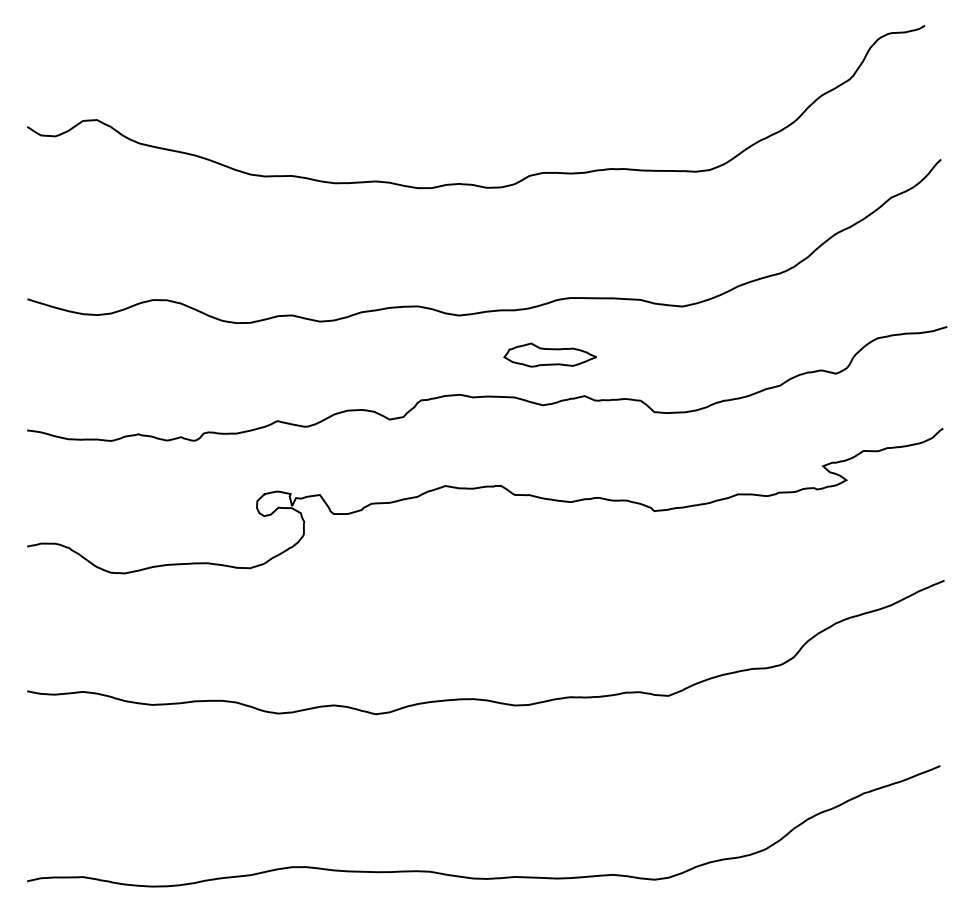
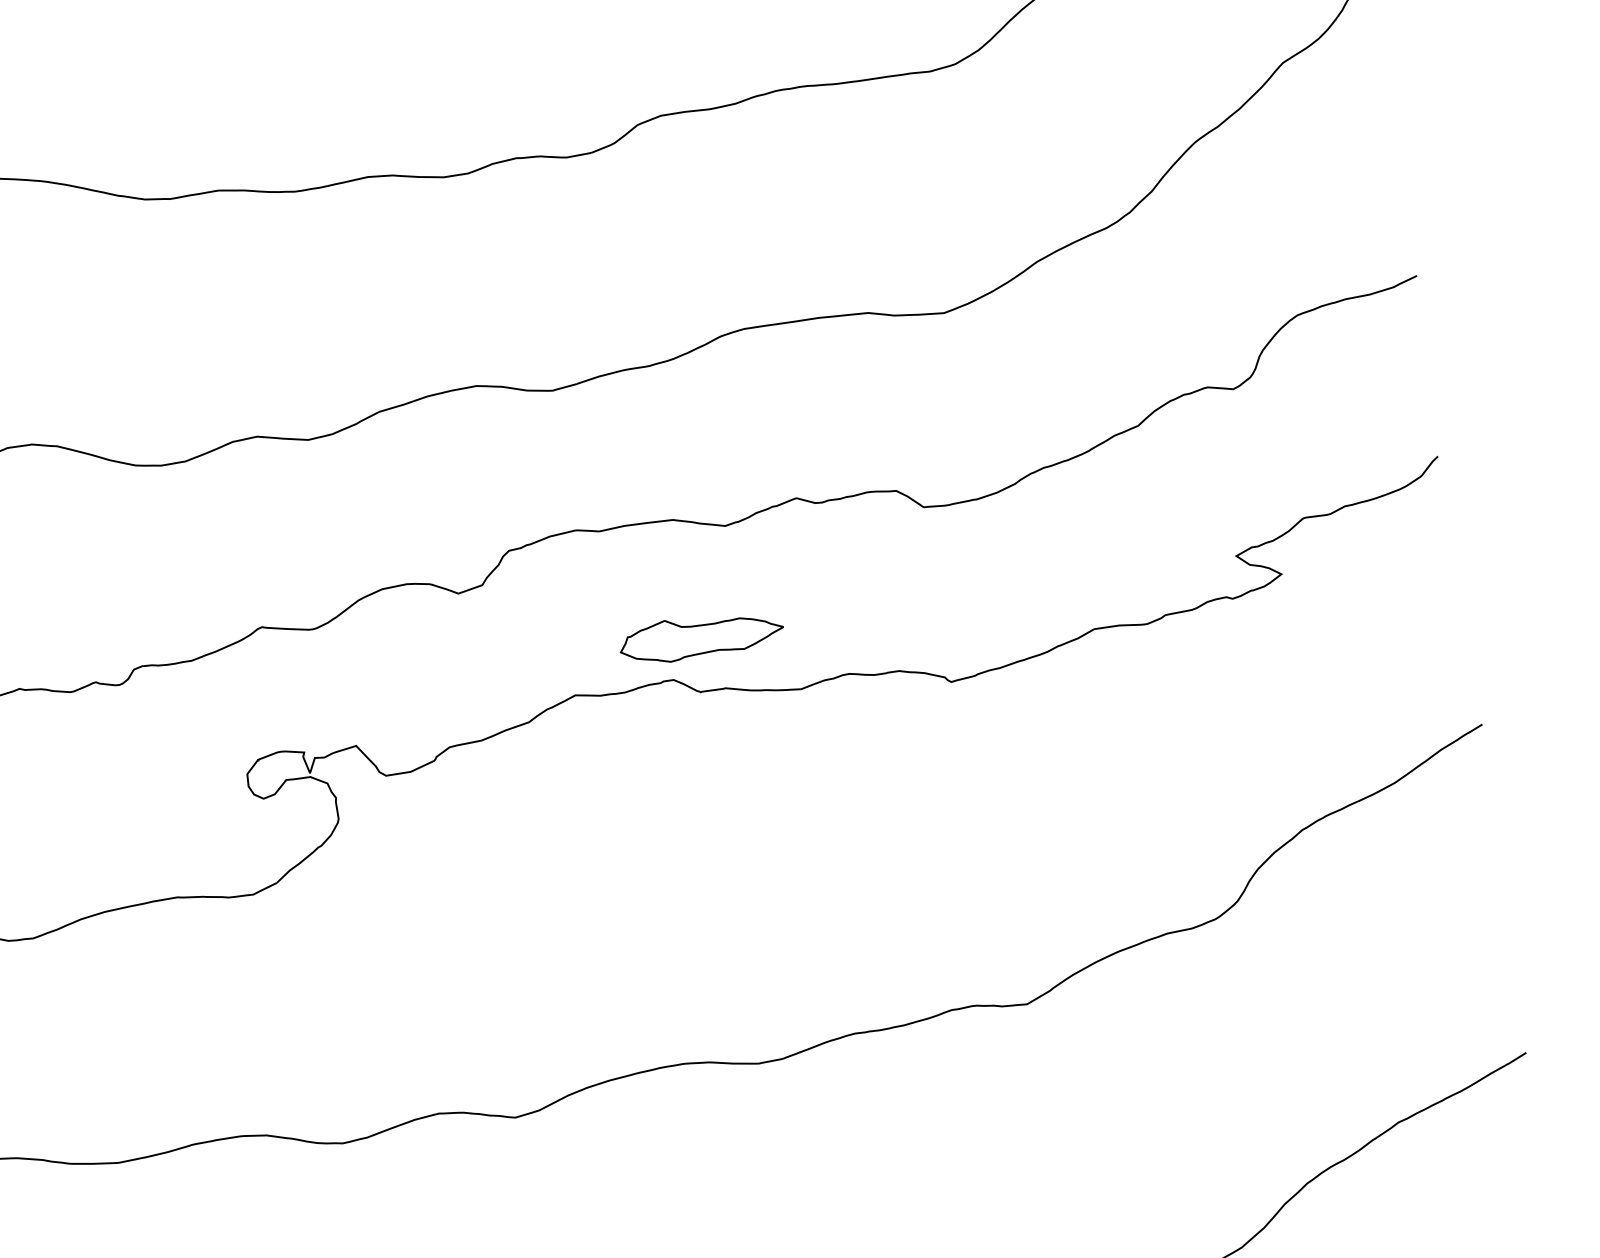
part: (549, 354) -> (699, 635), moved

